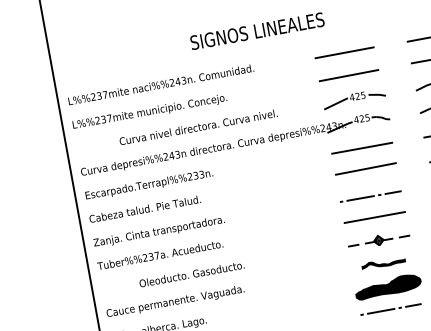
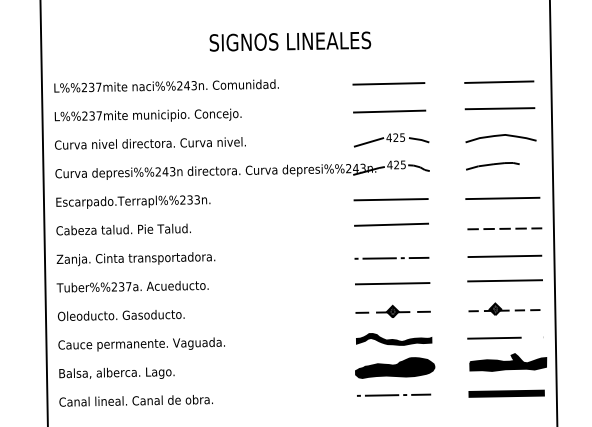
text: (198, 127) -> (150, 143), moved
part: (383, 263) -> (394, 339), size x1.43
text: (191, 274) -> (120, 315), moved

